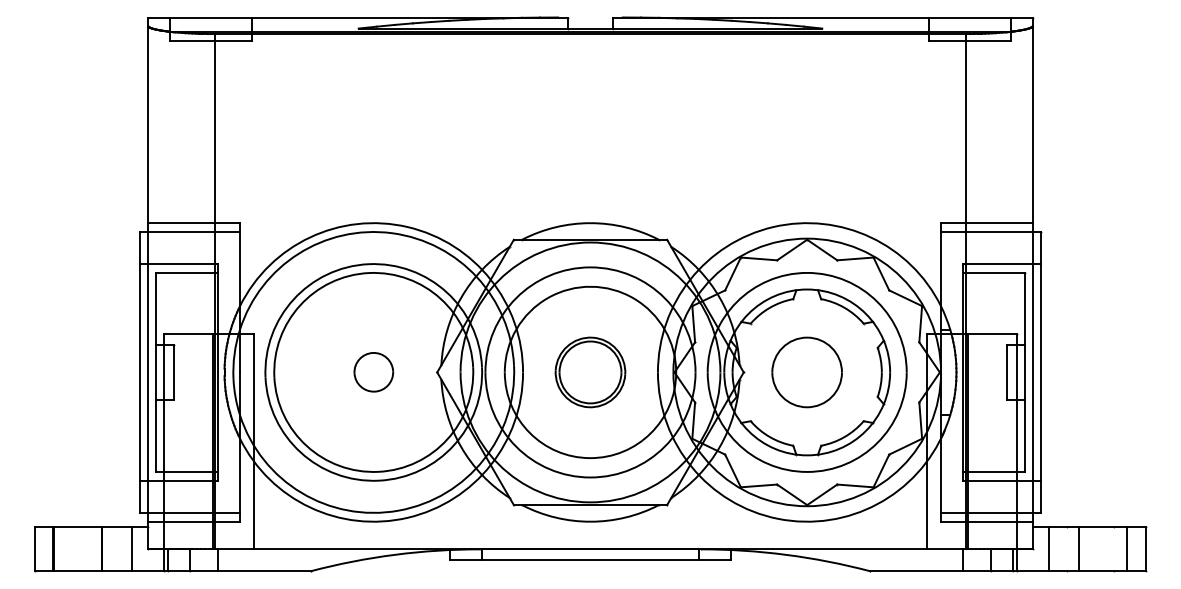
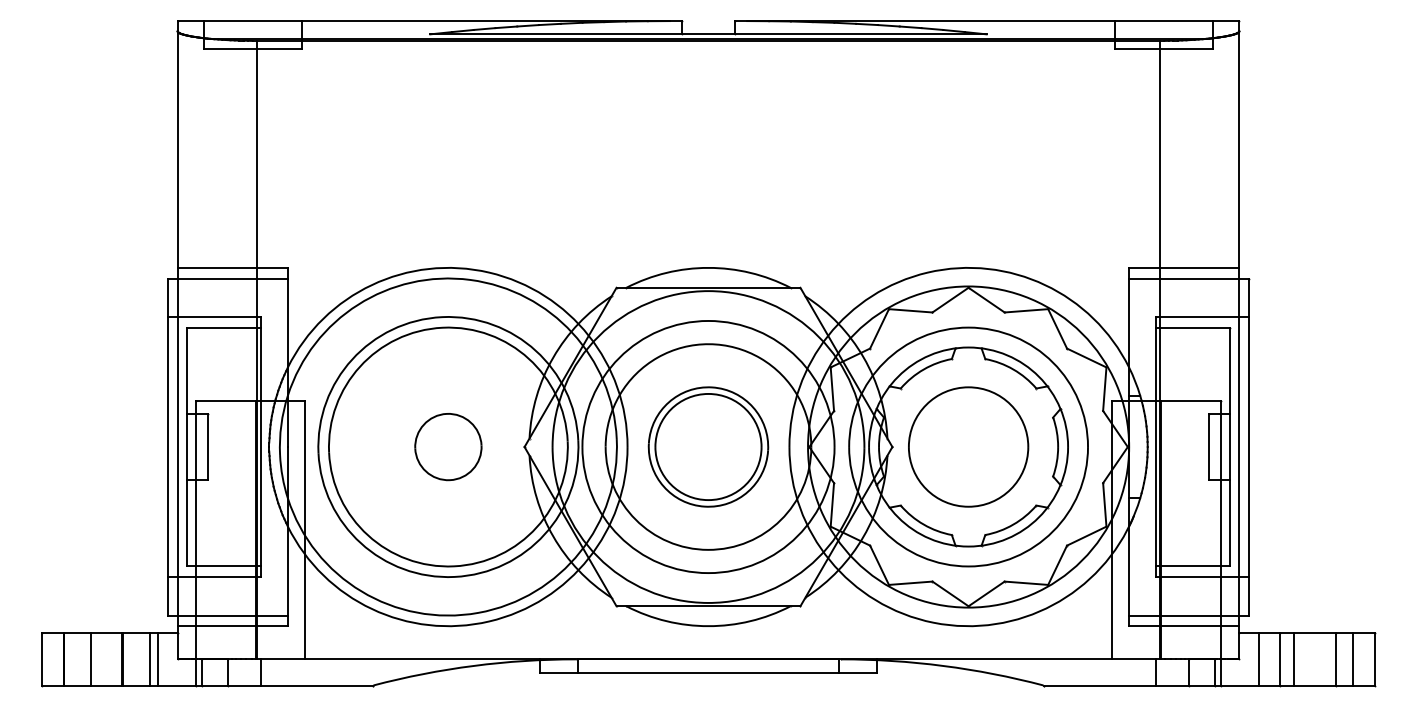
part: (373, 371) -> (448, 445), size x1.43
part: (590, 372) -> (708, 447), size x1.43
part: (806, 372) -> (967, 447), size x1.43
line: (76, 549) -> (91, 659), added
line: (124, 549) -> (149, 659), added
line: (1067, 549) -> (1280, 659), added
line: (1113, 549) -> (1336, 659), added

